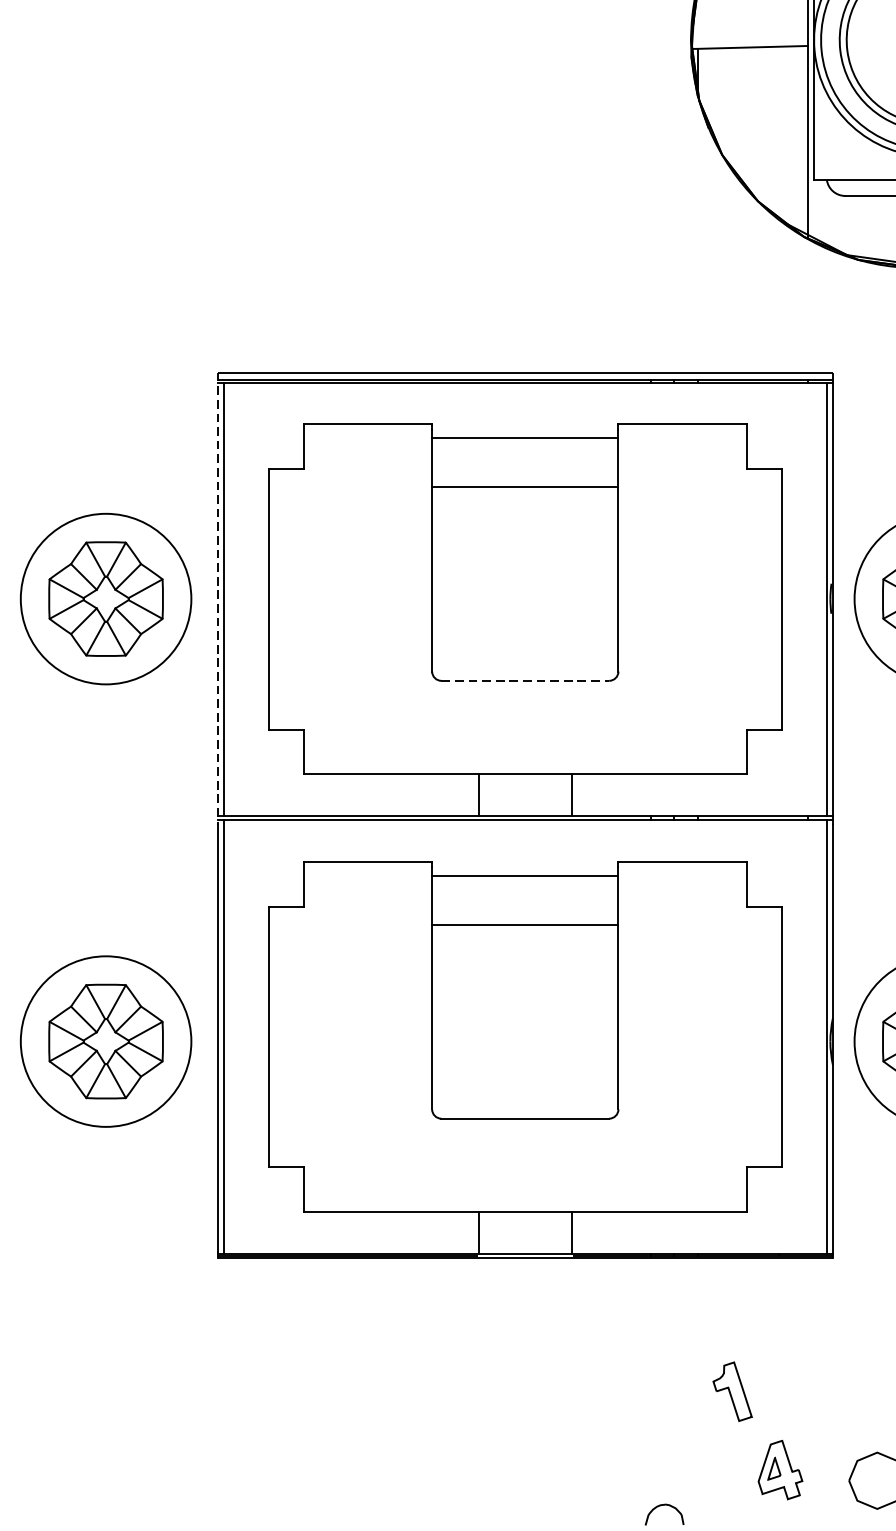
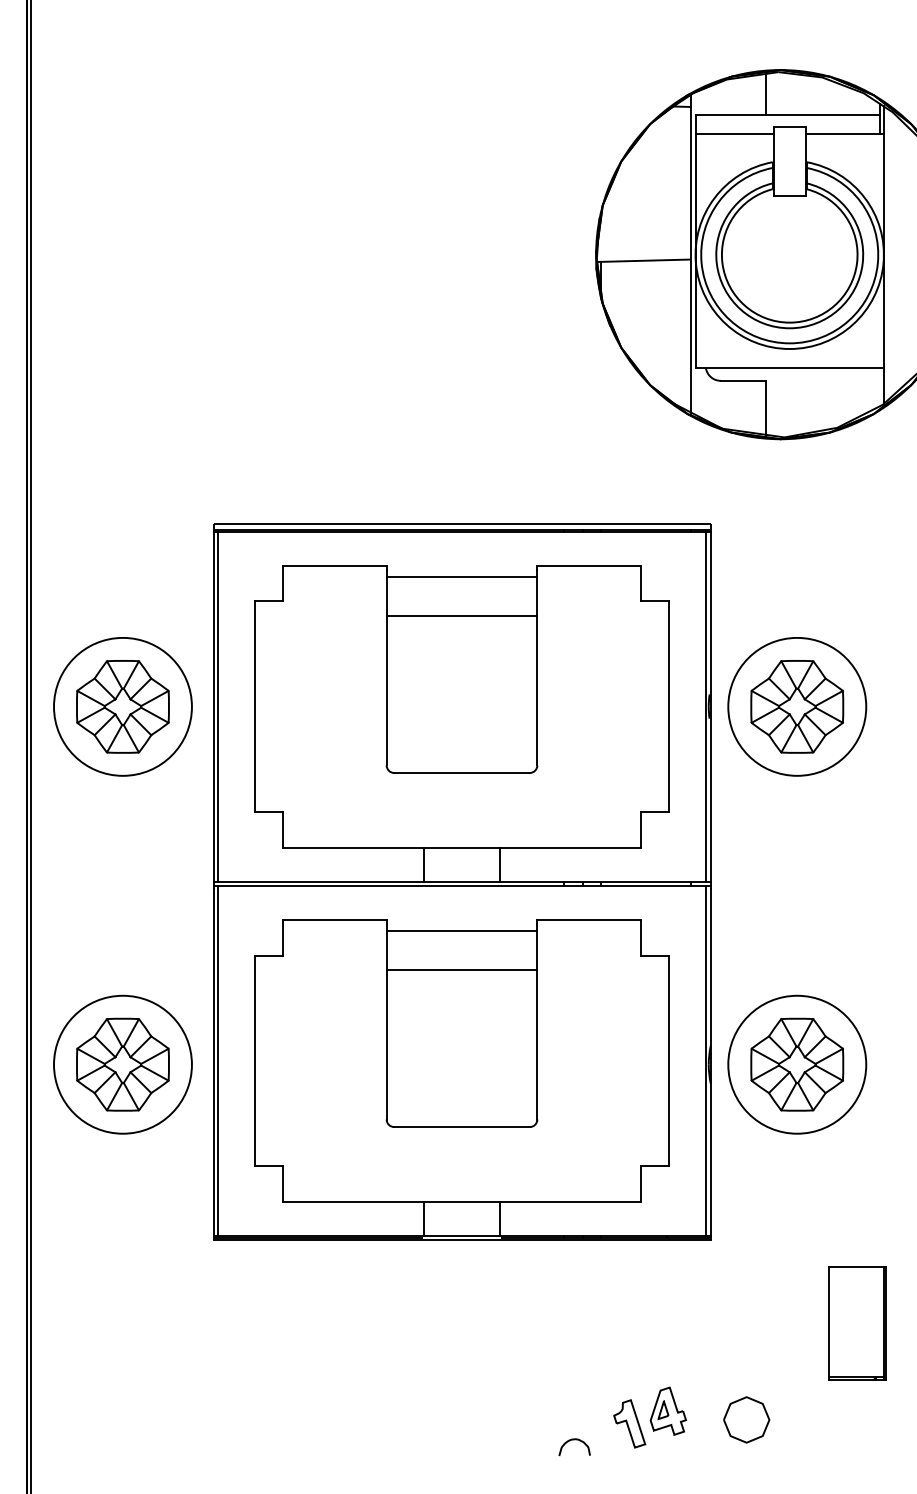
line: (218, 599) -> (213, 707), dashed -> solid
line: (525, 680) -> (462, 772), dashed -> solid
part: (732, 1391) -> (629, 1423), moved

